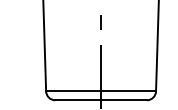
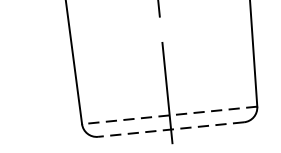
line: (101, 91) -> (170, 115), solid -> dashed
line: (101, 100) -> (171, 129), solid -> dashed

